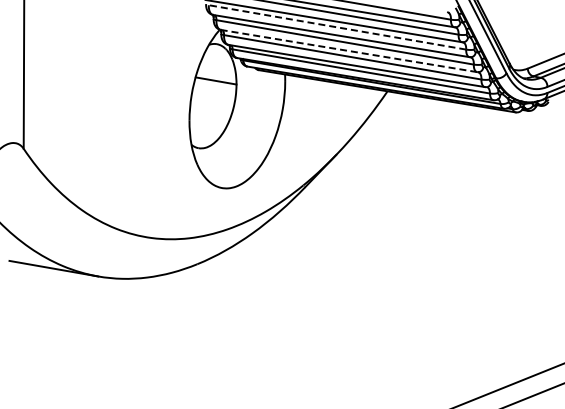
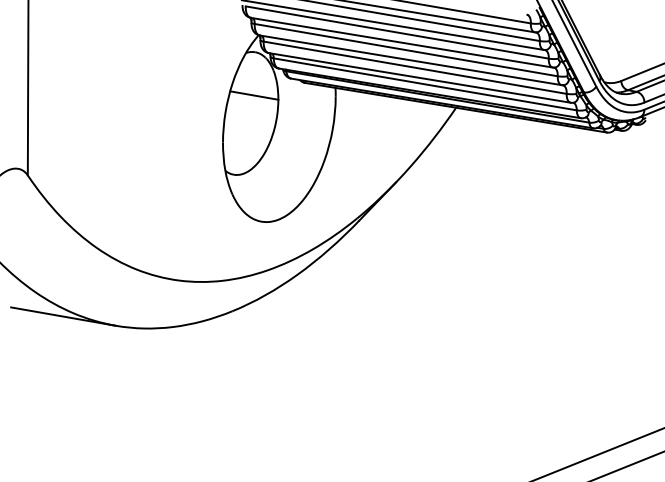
line: (337, 27) -> (397, 32), dashed -> solid
line: (349, 51) -> (411, 60), dashed -> solid

